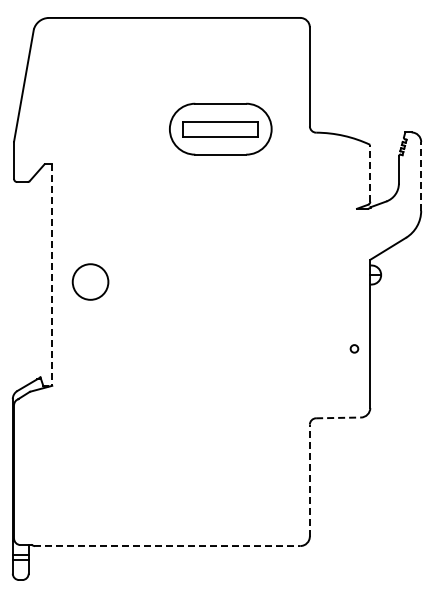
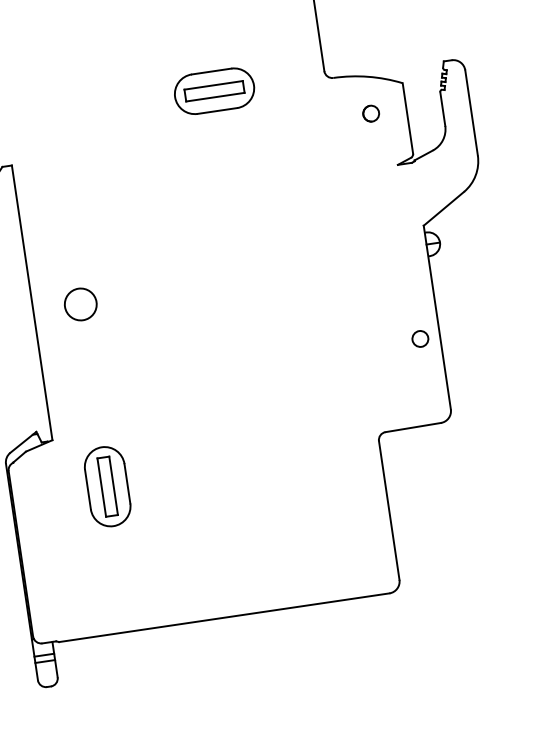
part: (220, 129) -> (214, 91), size x0.62
part: (341, 165) -> (370, 114), added
line: (370, 172) -> (408, 117), dashed -> solid
line: (421, 175) -> (471, 111), dashed -> solid
line: (52, 275) -> (32, 303), dashed -> solid
circle: (89, 281) -> (79, 304), size x0.71
circle: (354, 348) -> (420, 338), size x1.67
line: (339, 417) -> (414, 426), dashed -> solid
part: (90, 428) -> (107, 486), added
line: (309, 480) -> (388, 510), dashed -> solid
line: (167, 546) -> (224, 618), dashed -> solid

